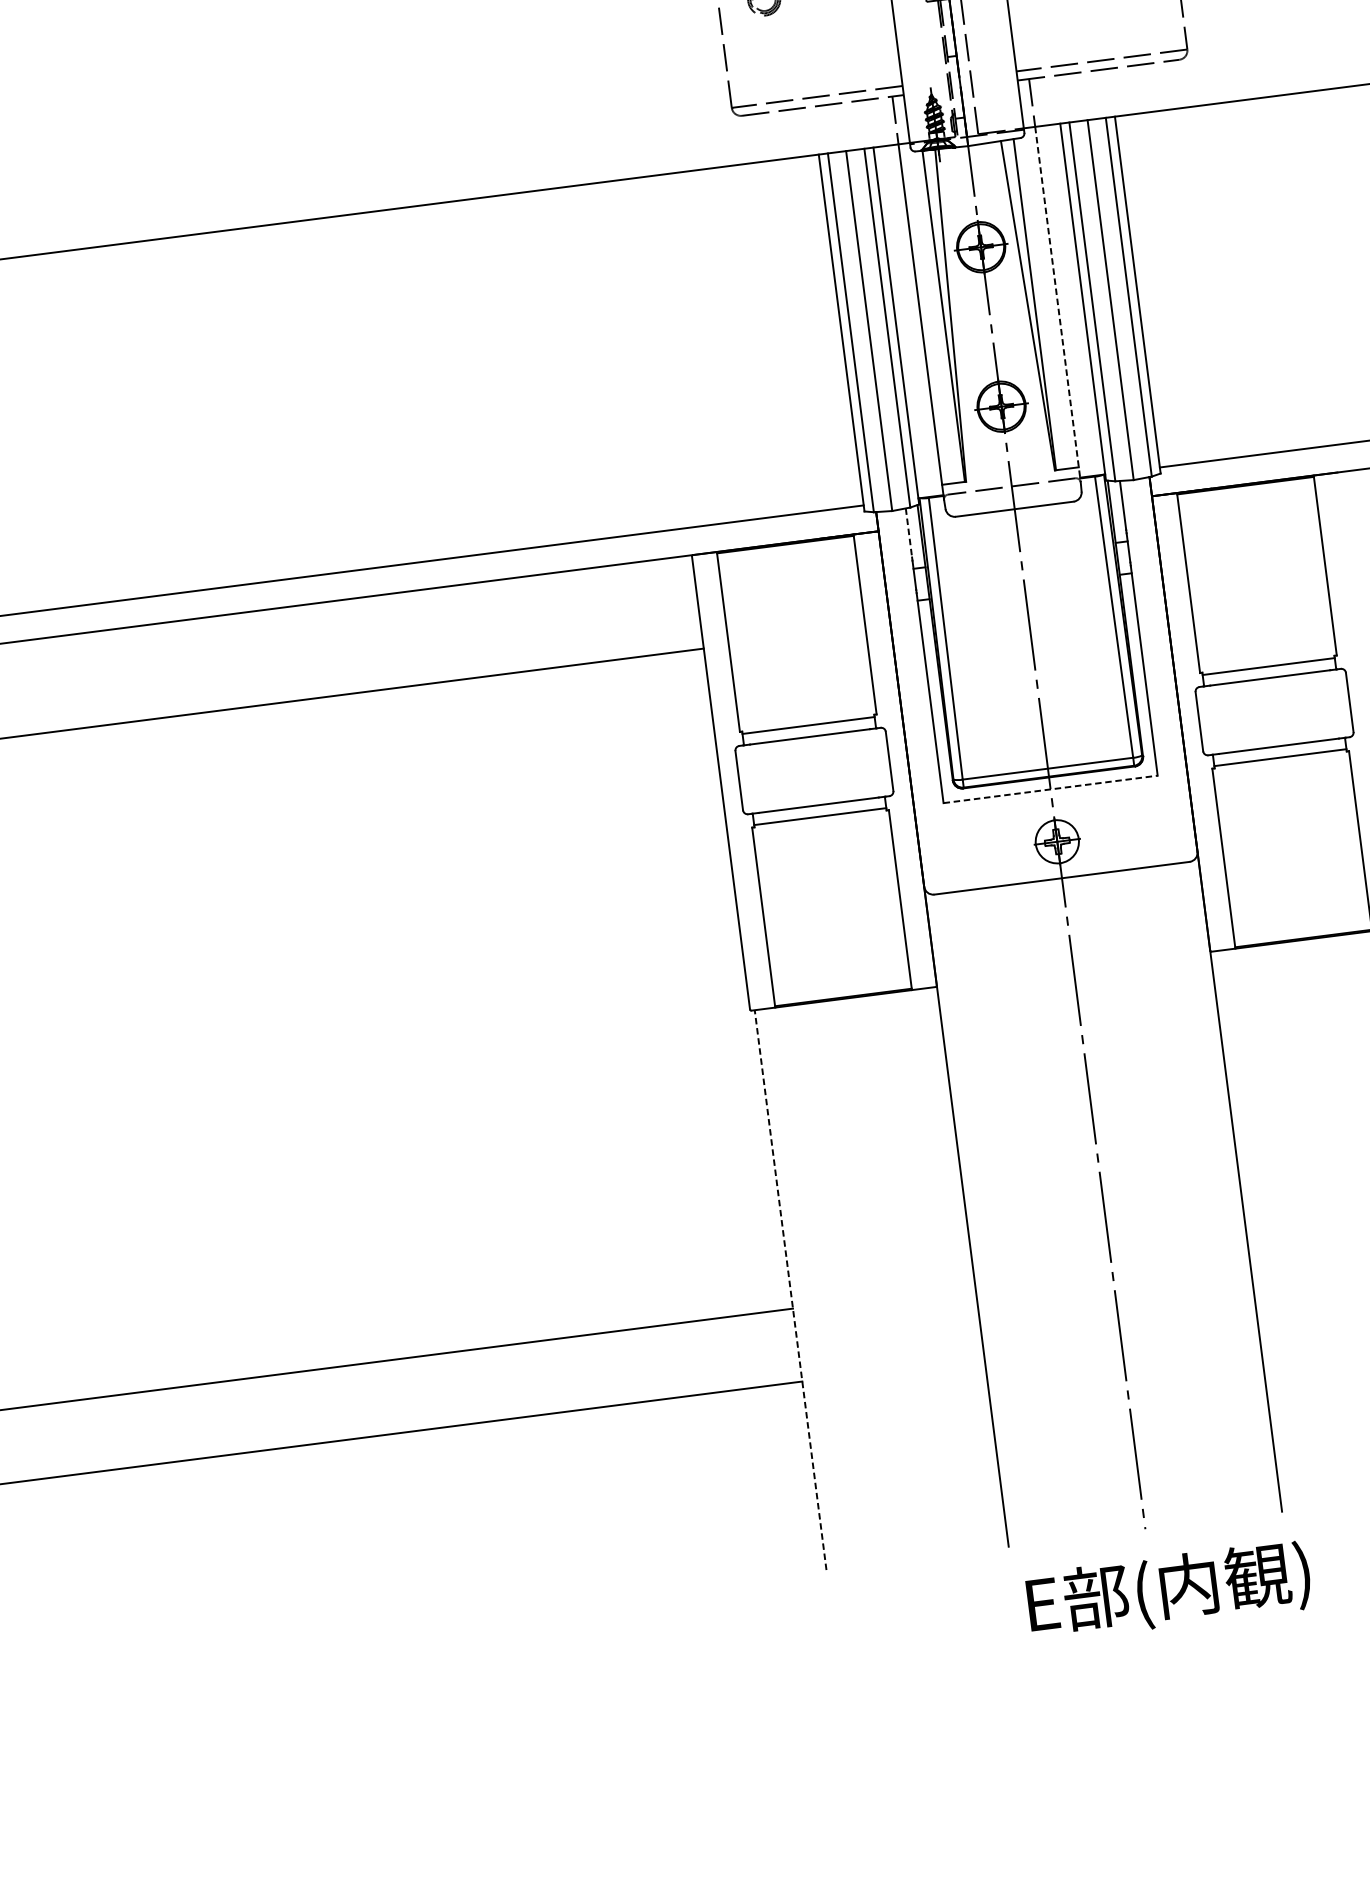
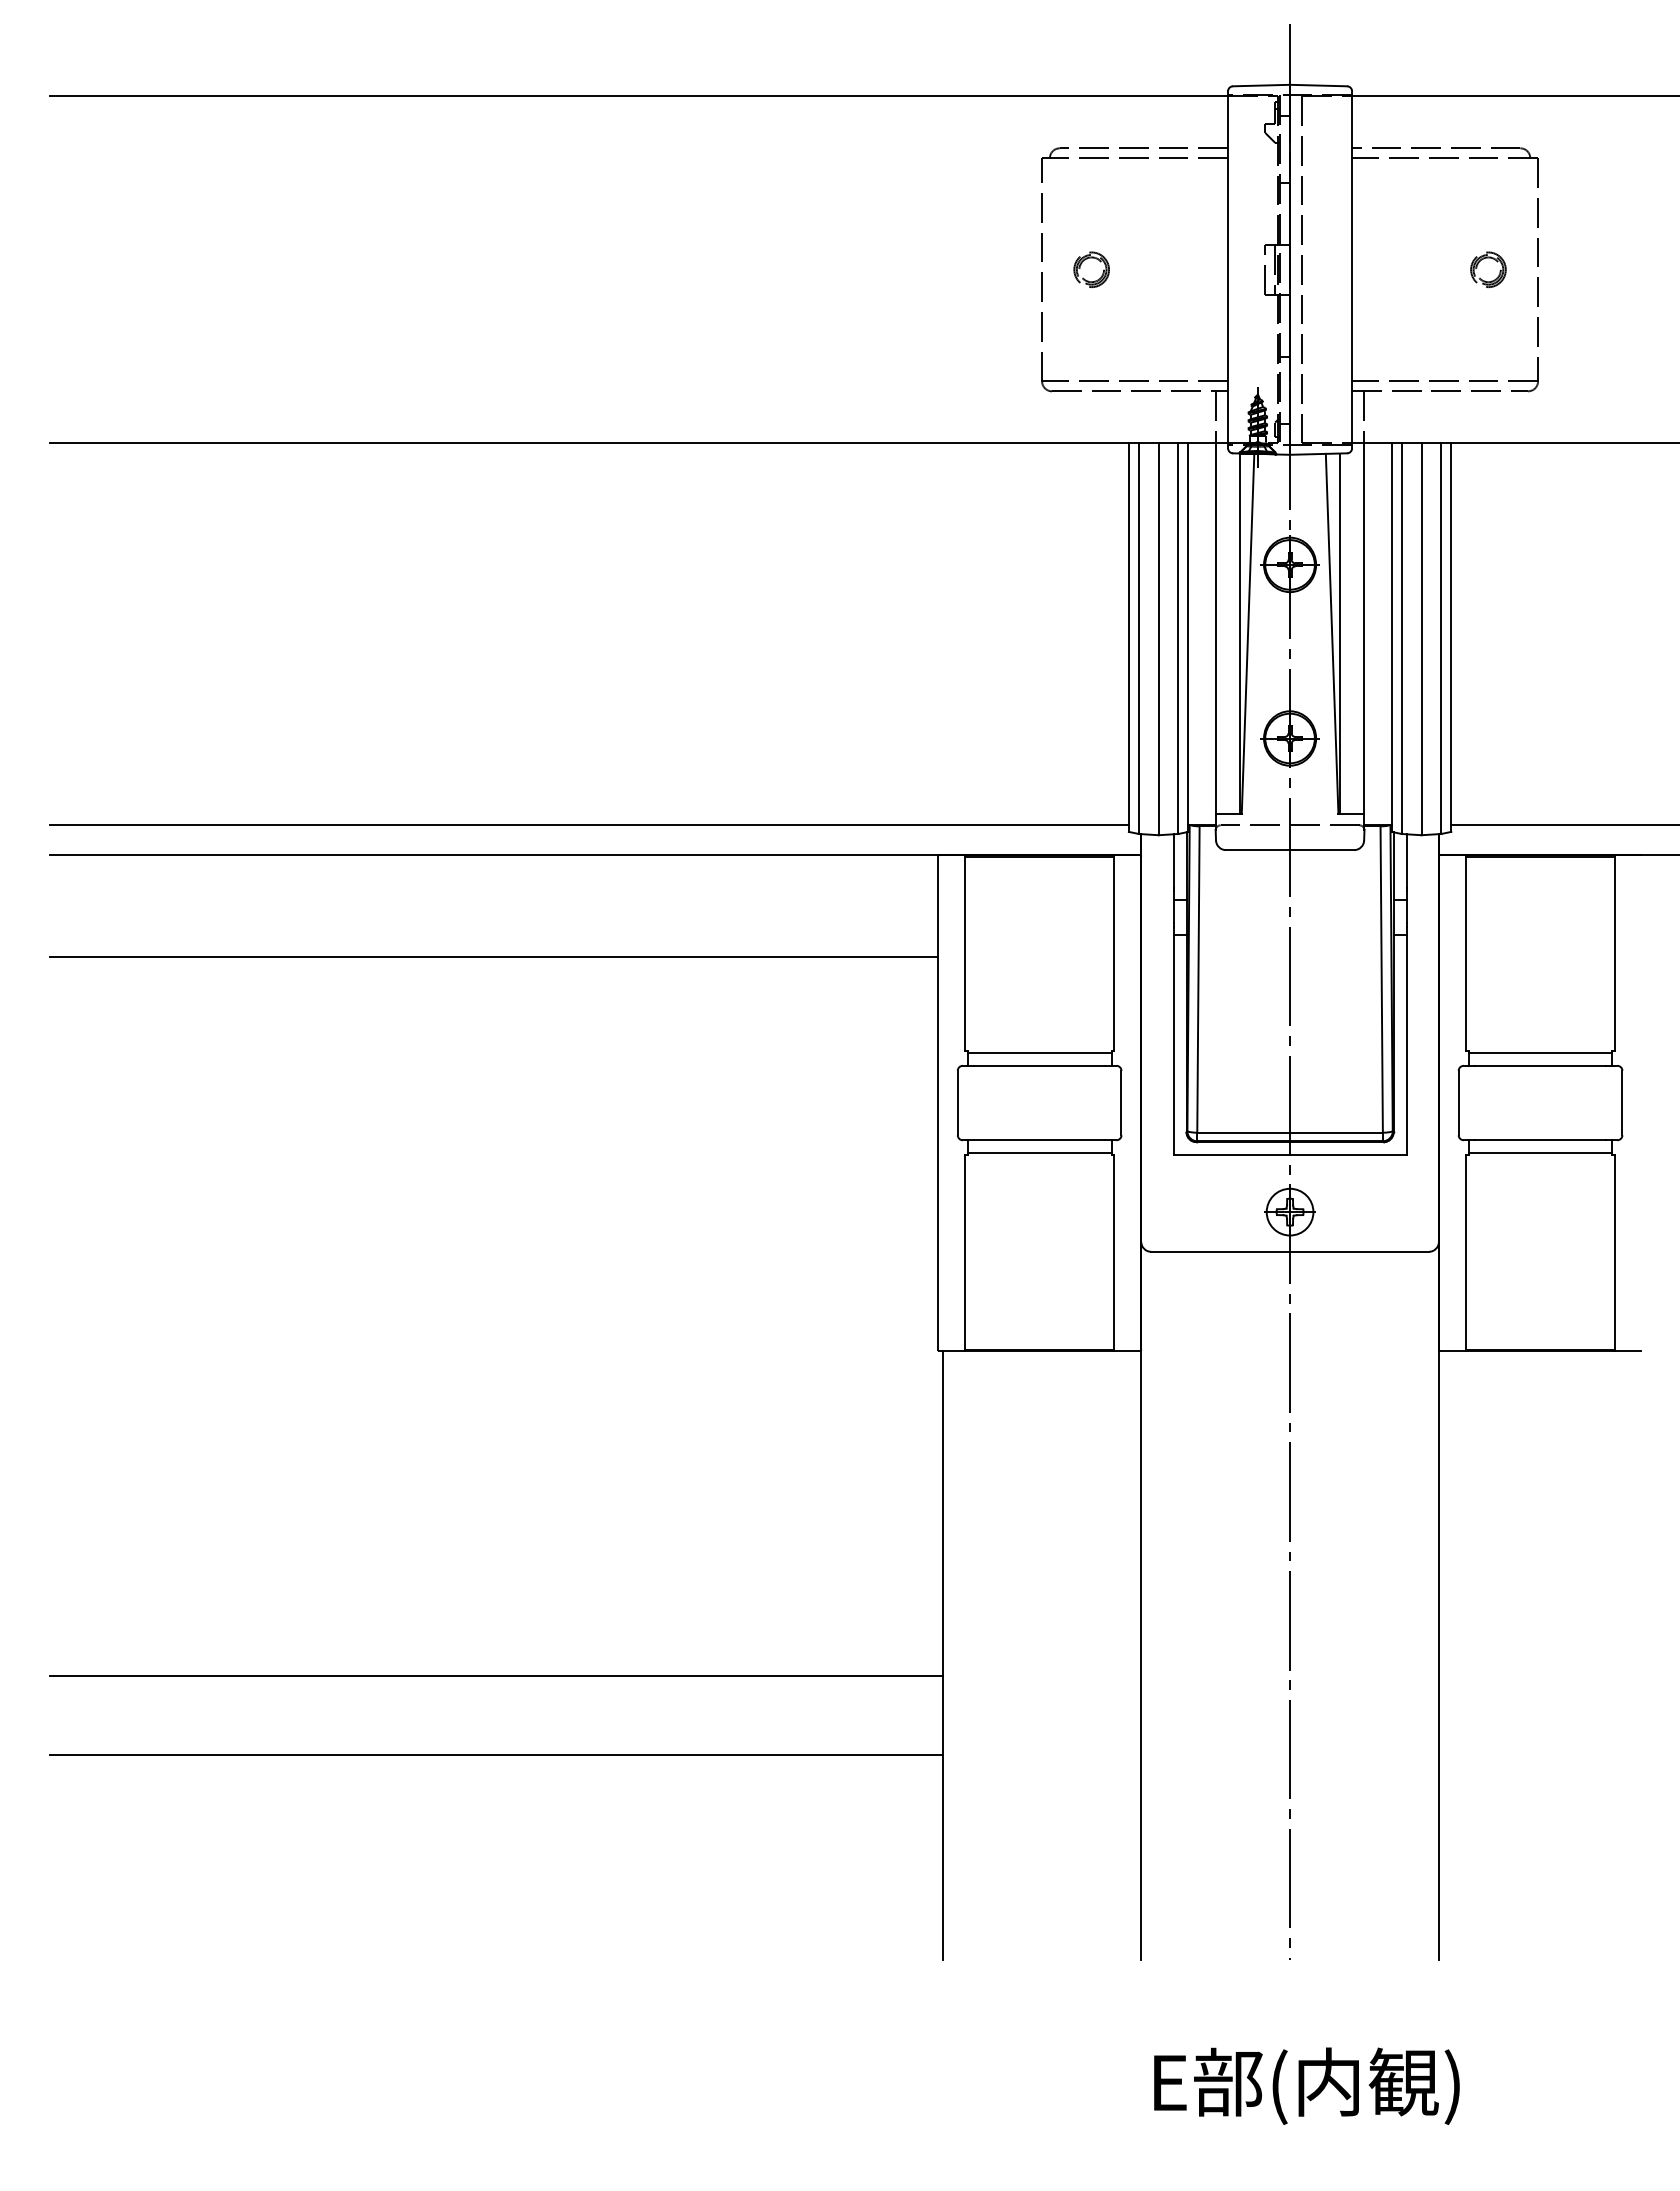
line: (1058, 305) -> (1364, 637), dashed -> solid
line: (908, 533) -> (1173, 861), dashed -> solid
line: (1051, 789) -> (1290, 1155), dashed -> solid
line: (790, 1289) -> (942, 1655), dashed -> solid
text: (1168, 1590) -> (1306, 2085), moved

